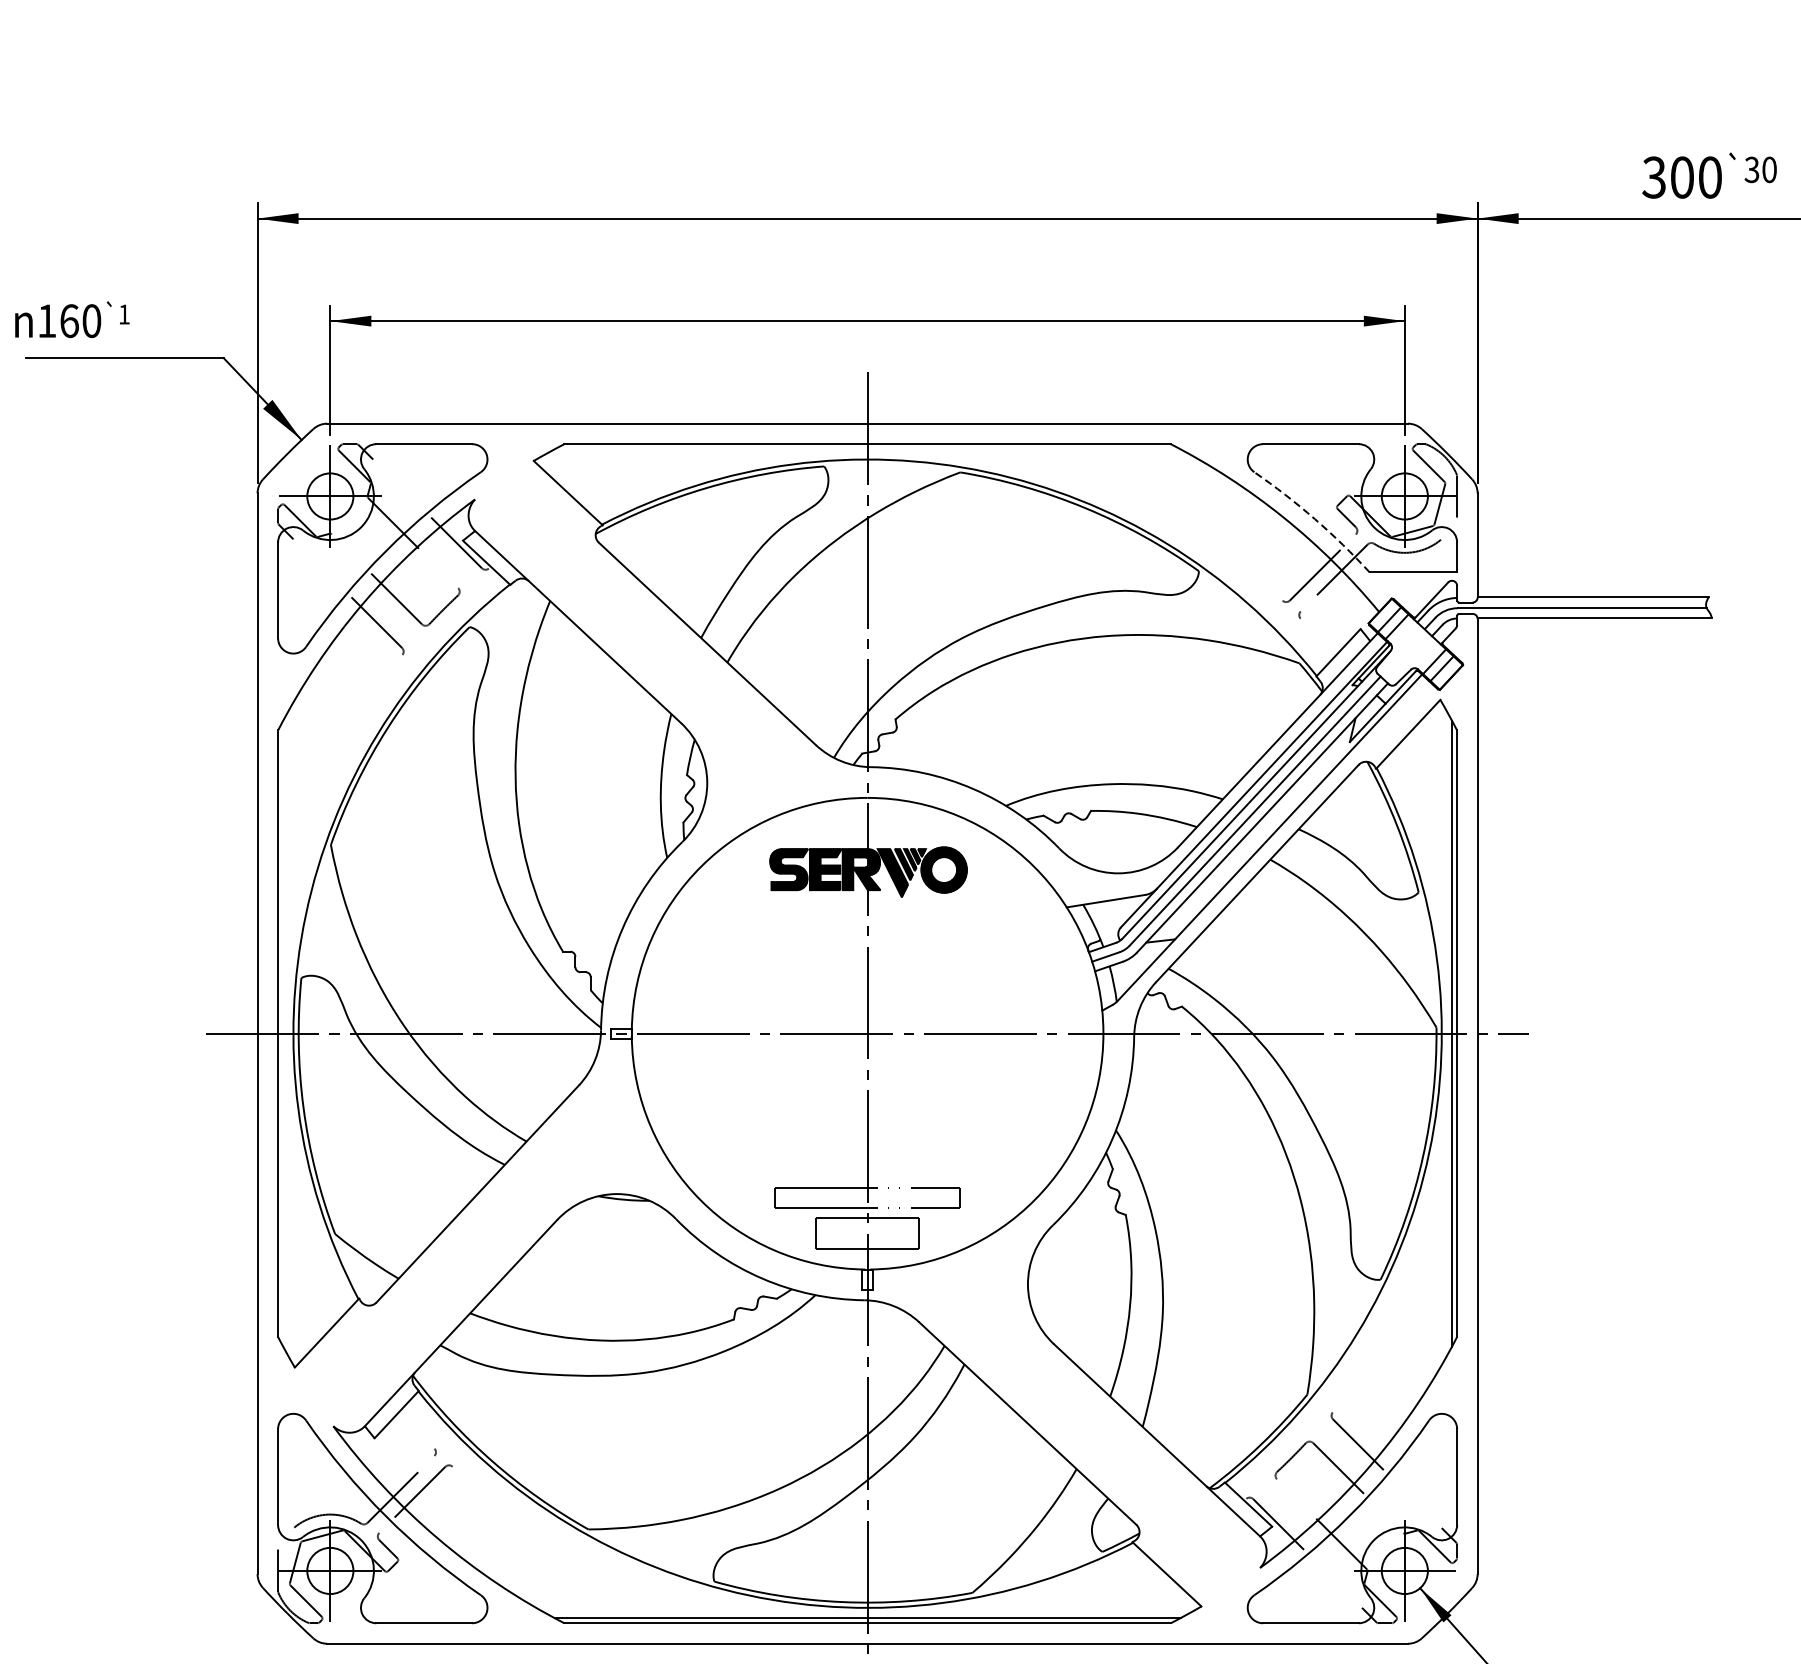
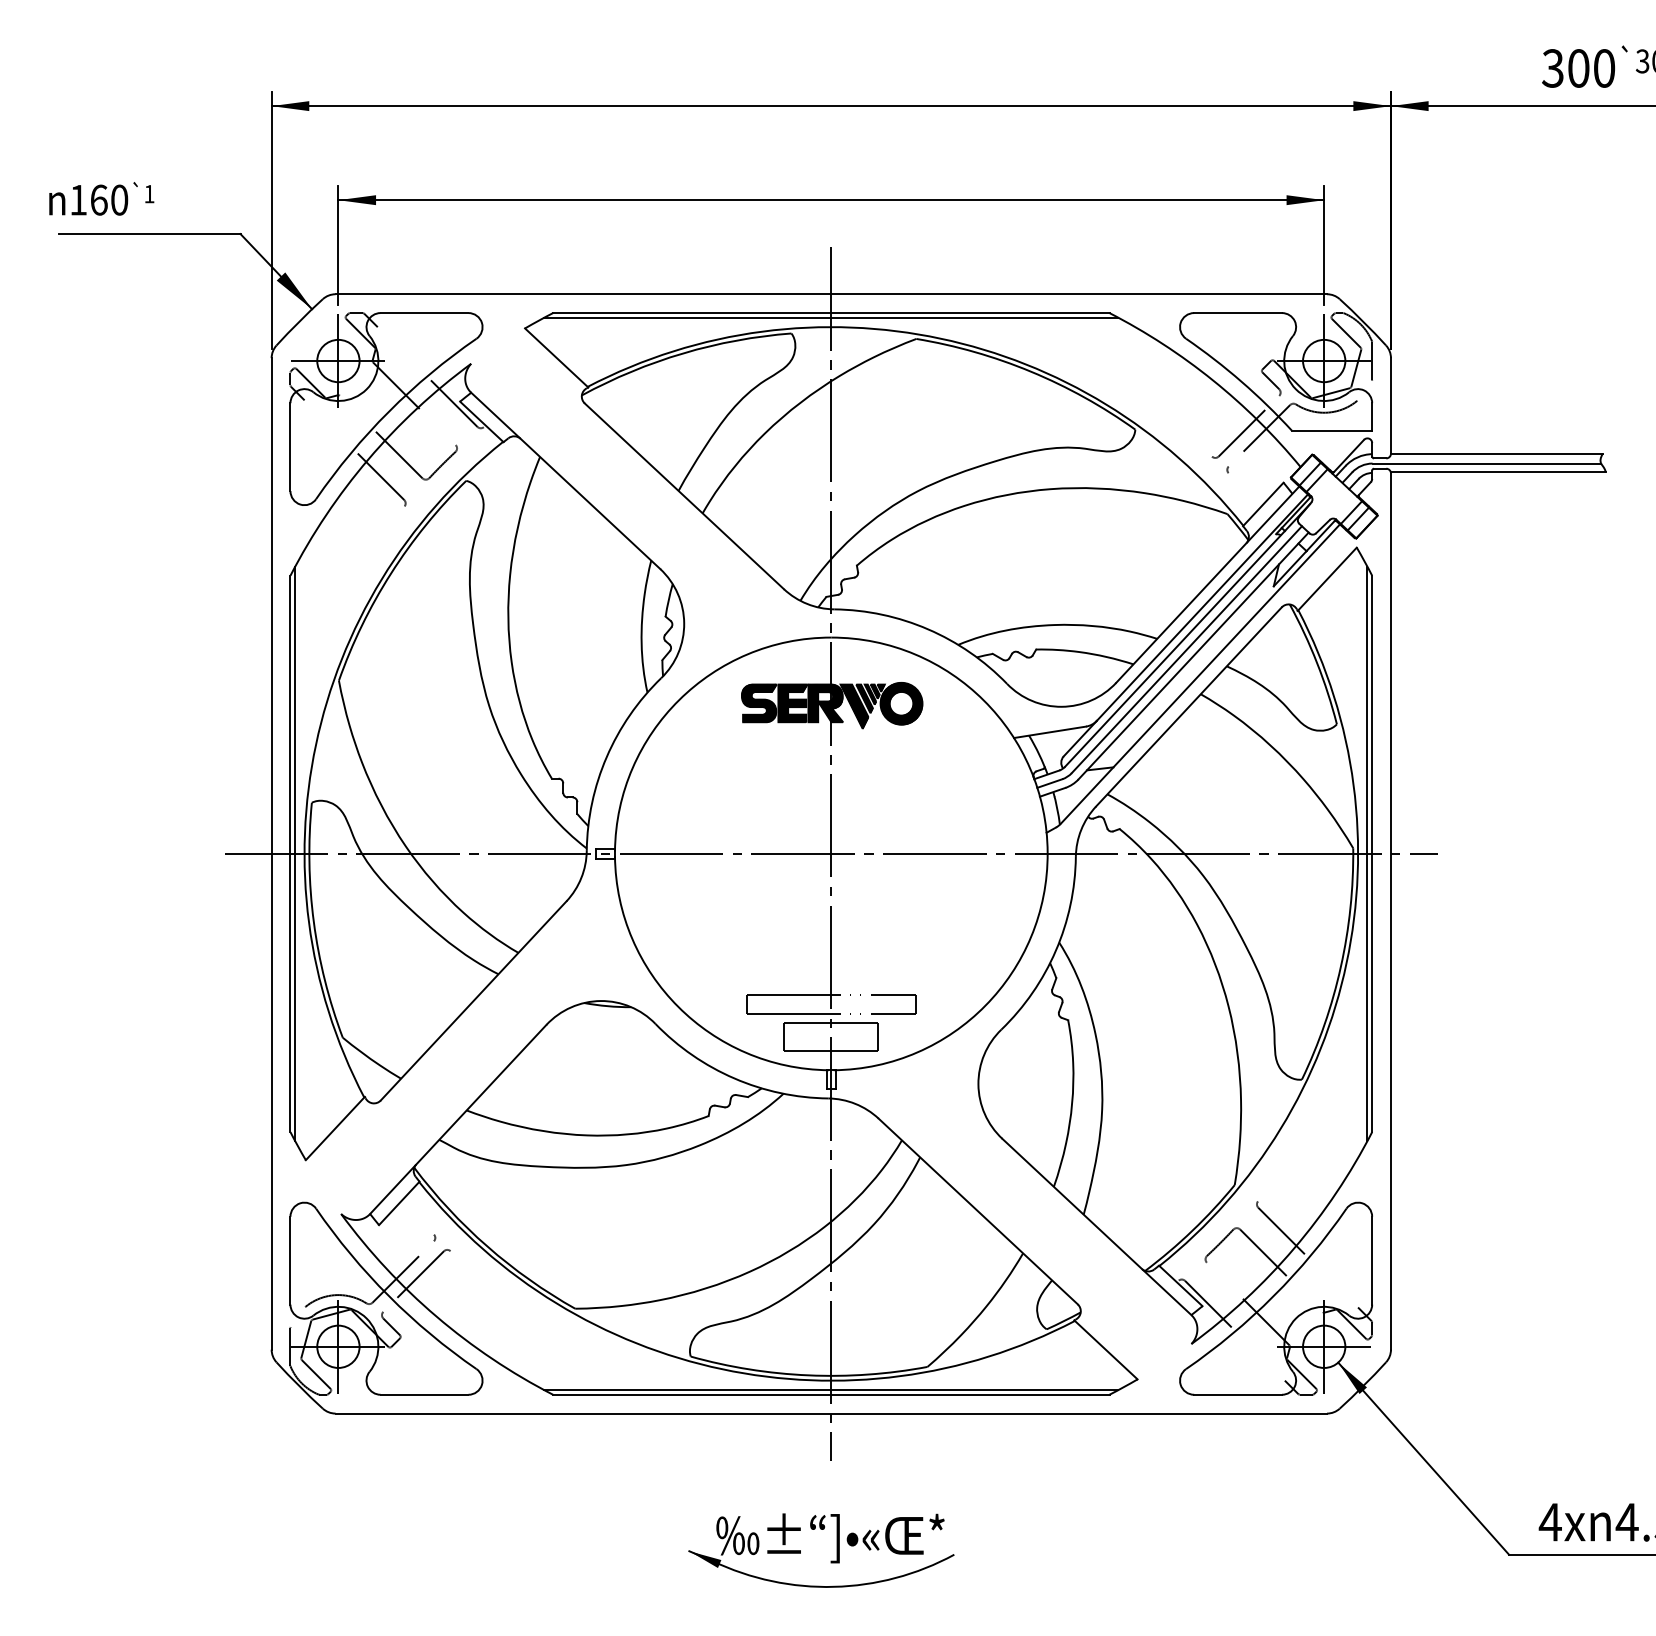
line: (867, 449) -> (831, 317), added
arc: (1314, 518) -> (1241, 381), dashed -> solid
line: (283, 1033) -> (295, 853), added

